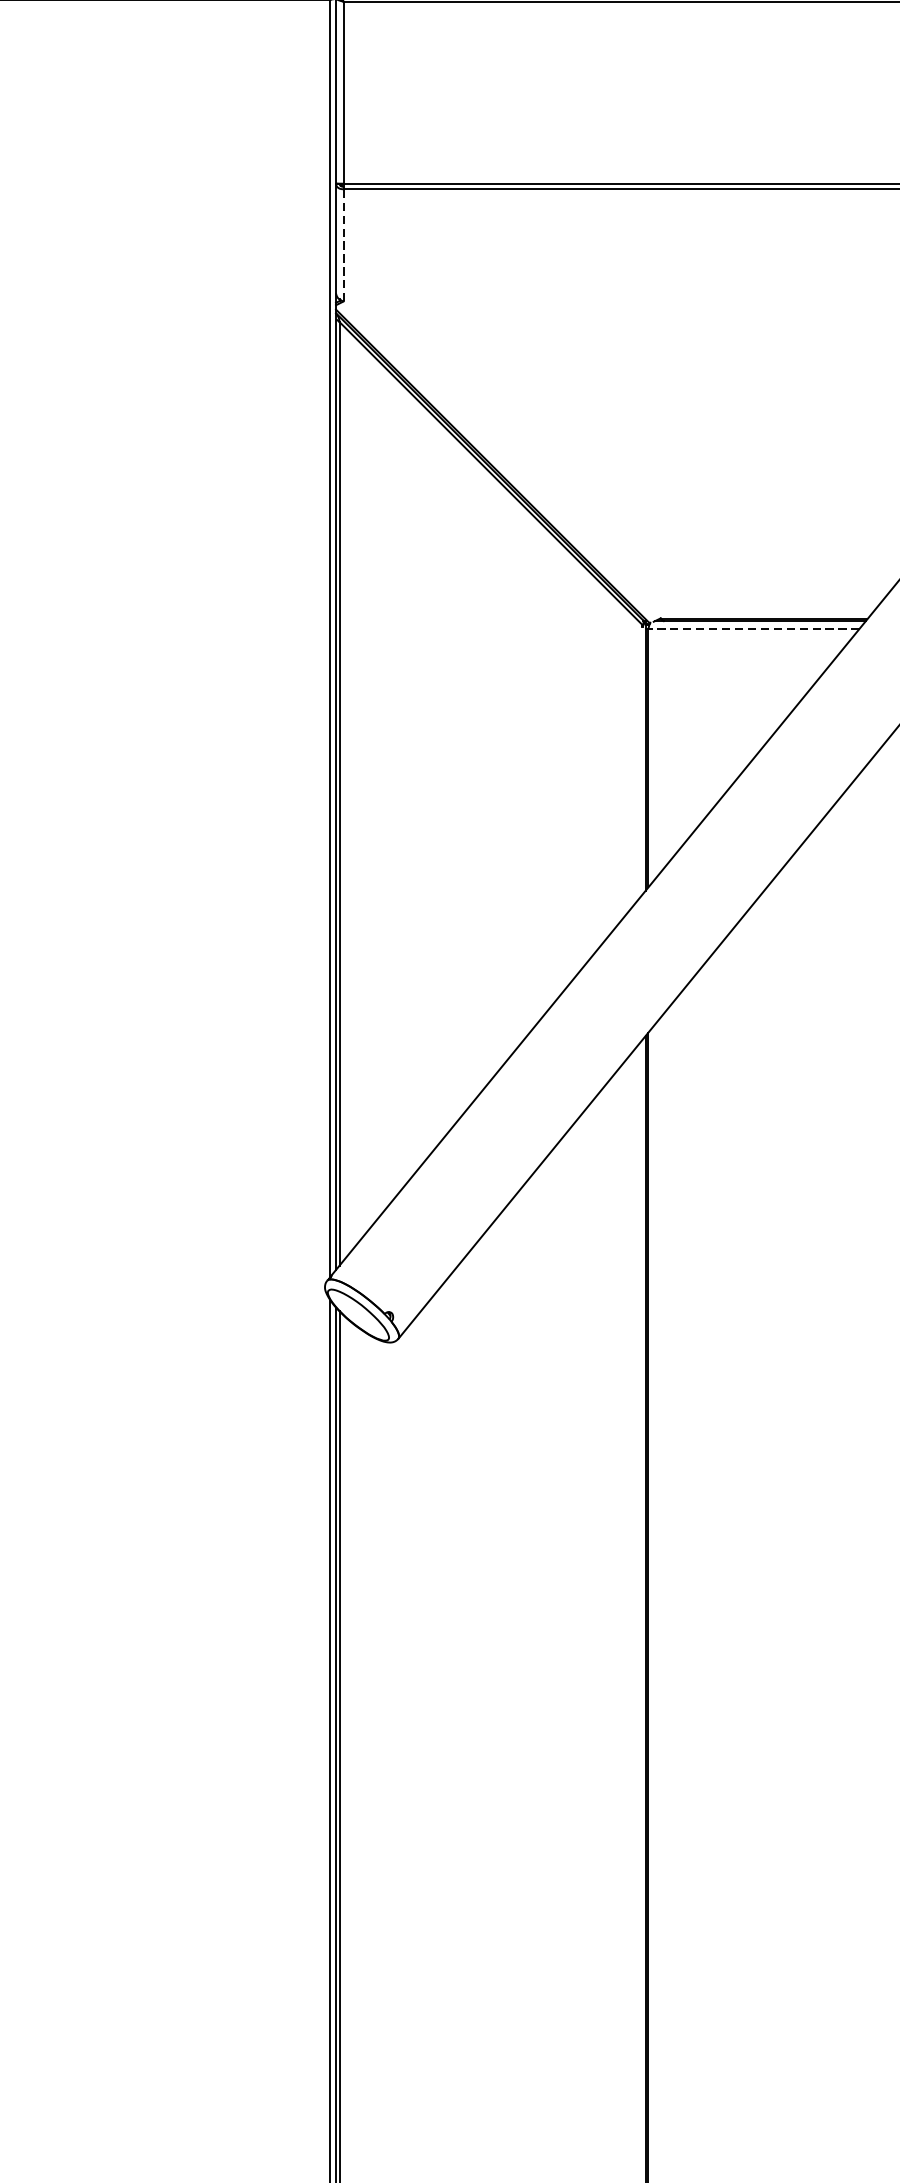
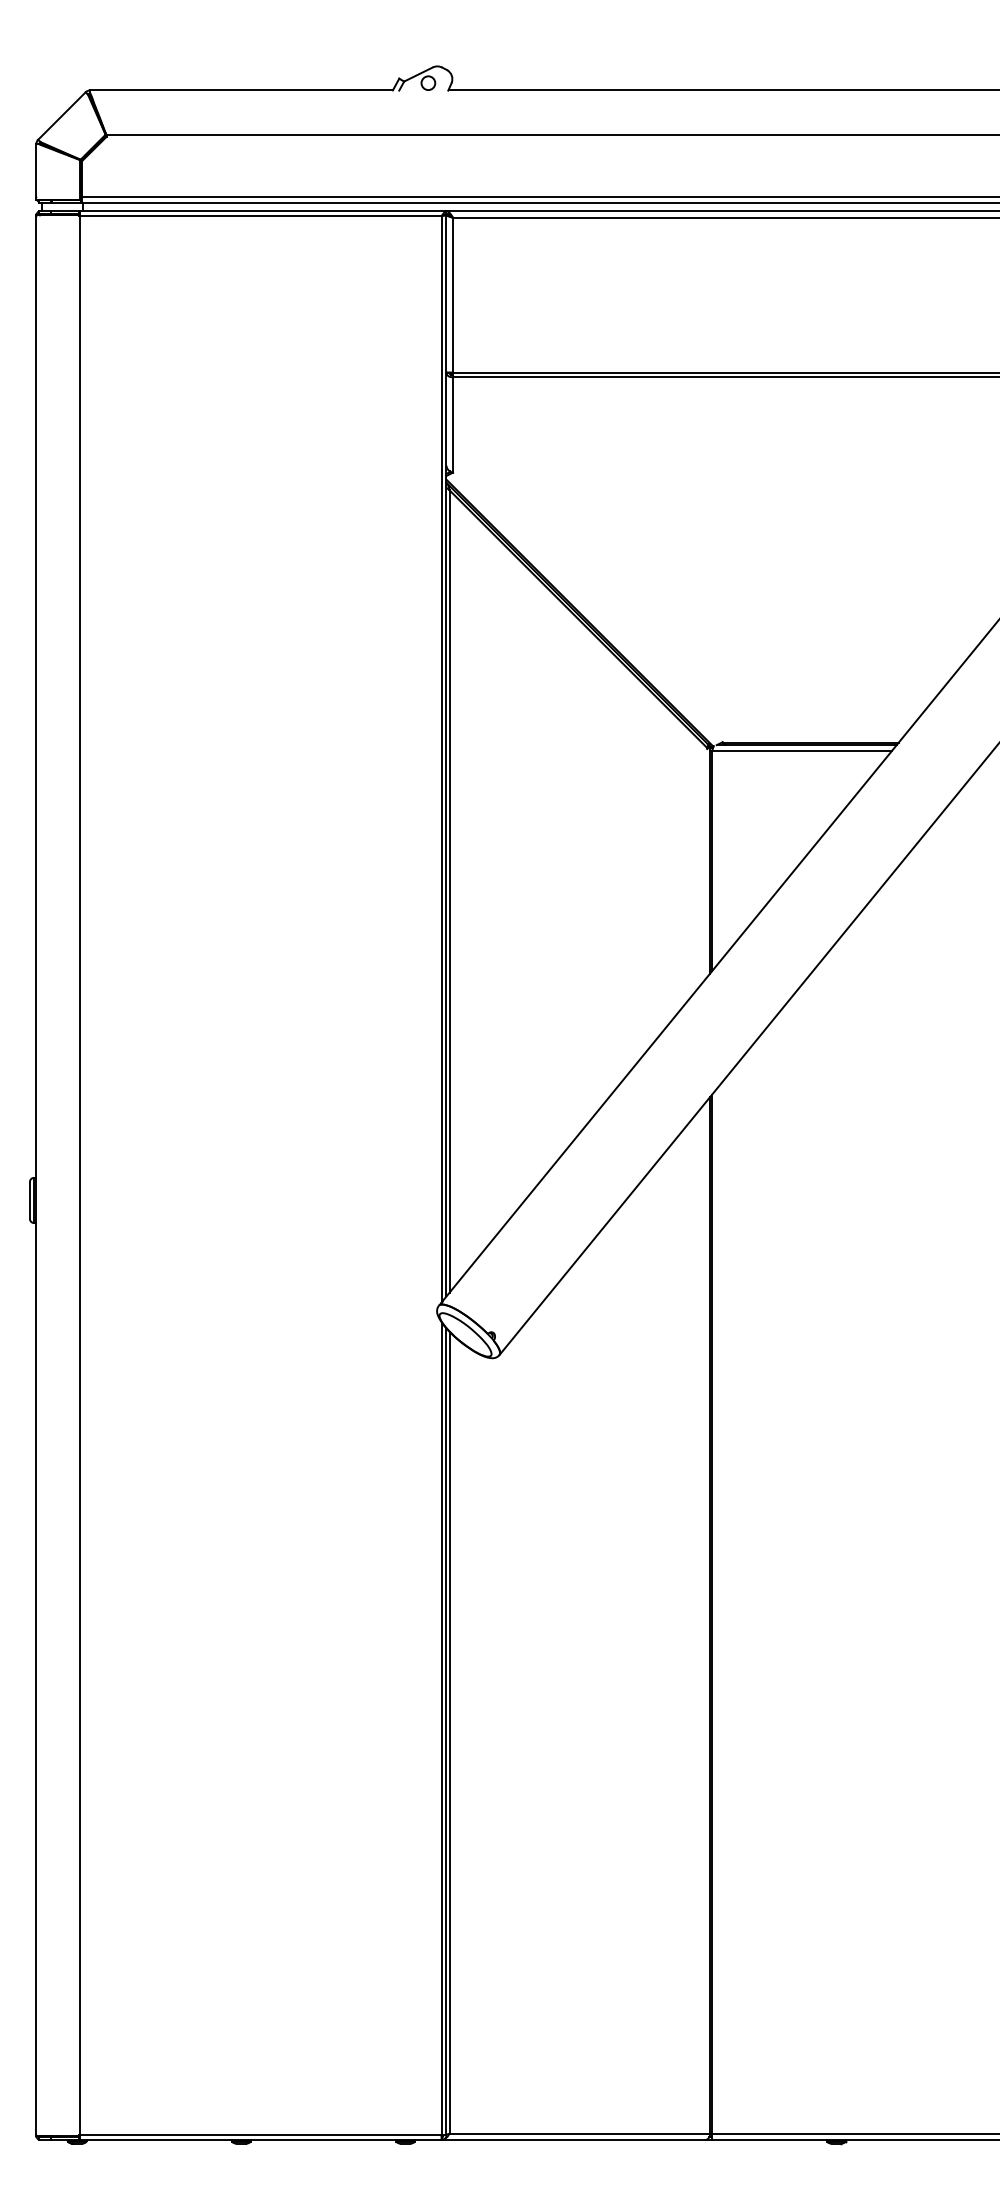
line: (344, 244) -> (453, 424), dashed -> solid
line: (753, 629) -> (801, 751), dashed -> solid

